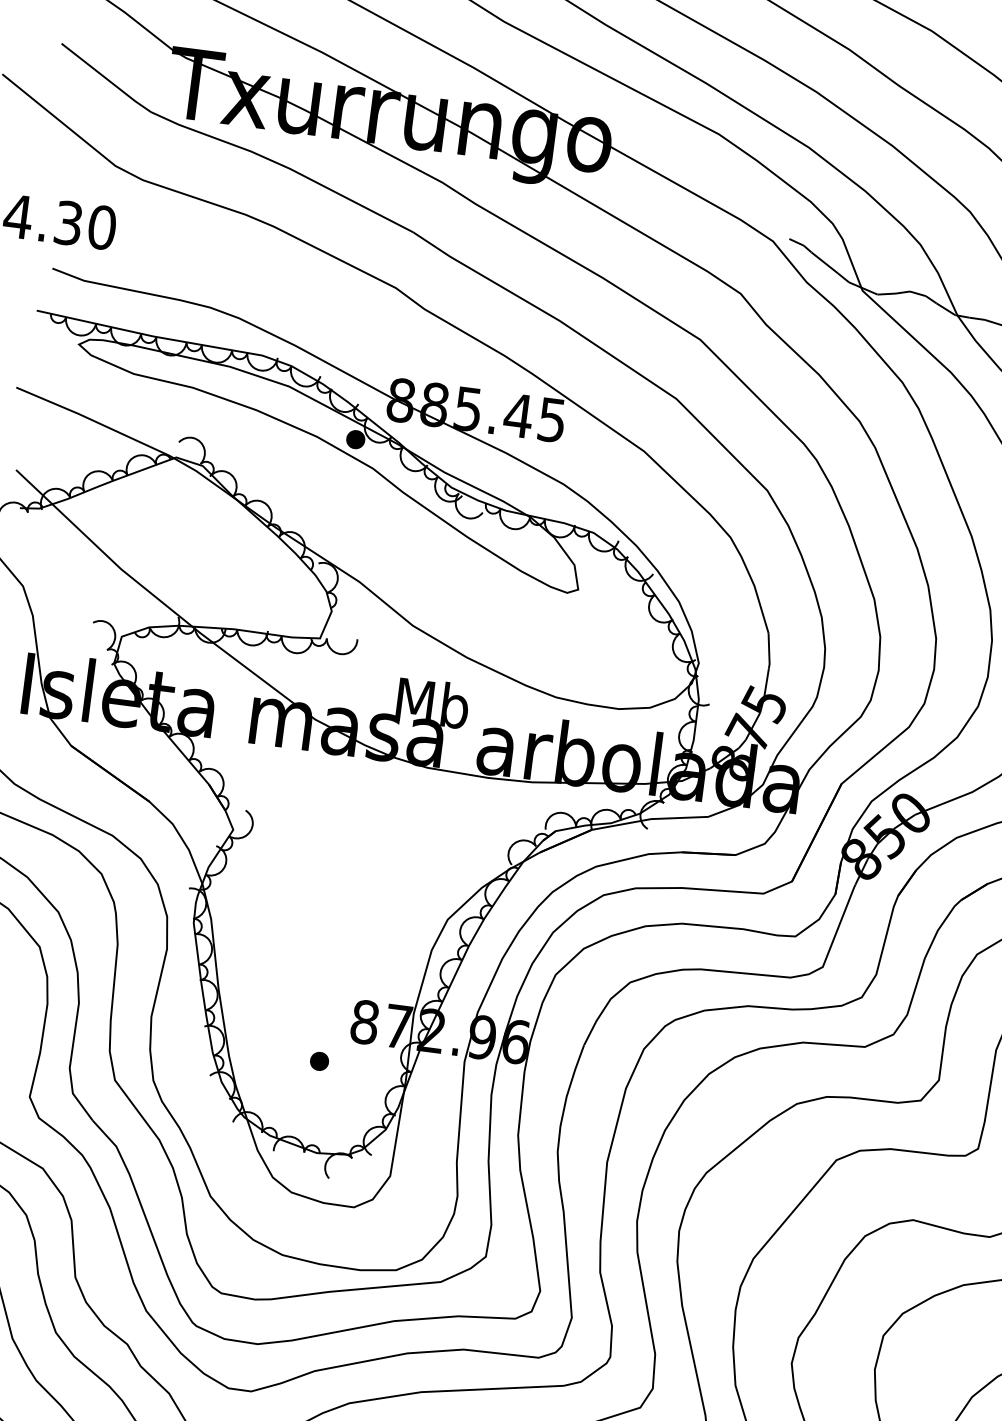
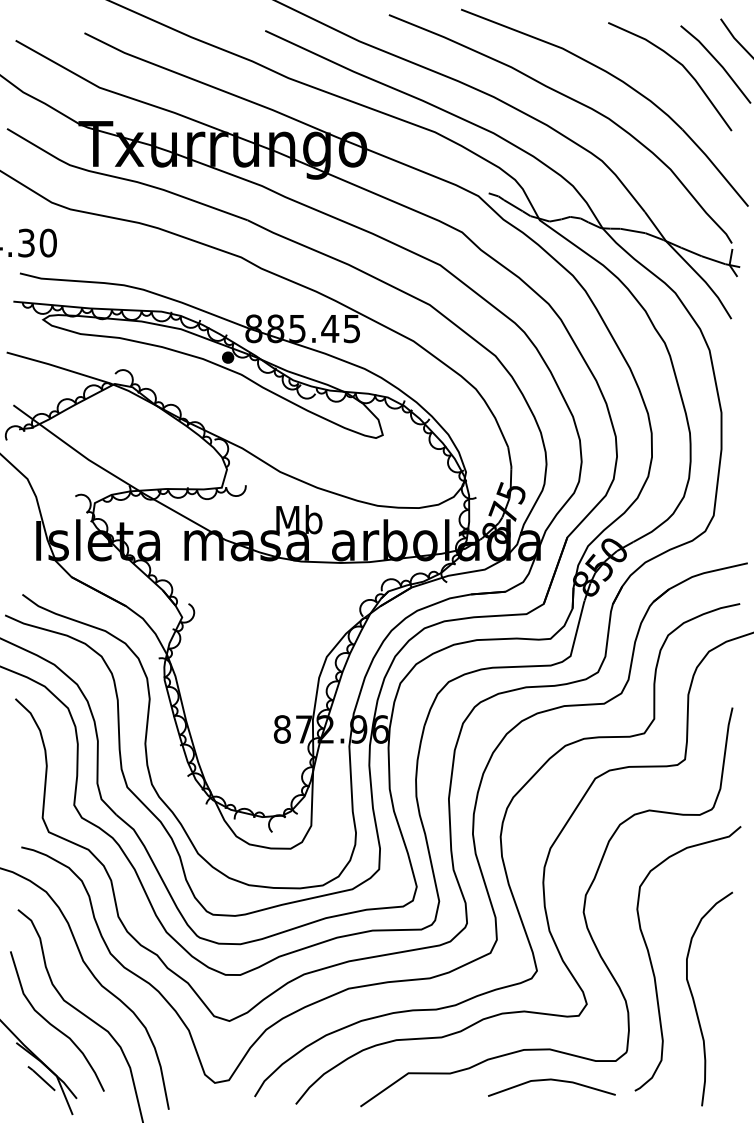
part: (319, 1061) -> (256, 758), removed

